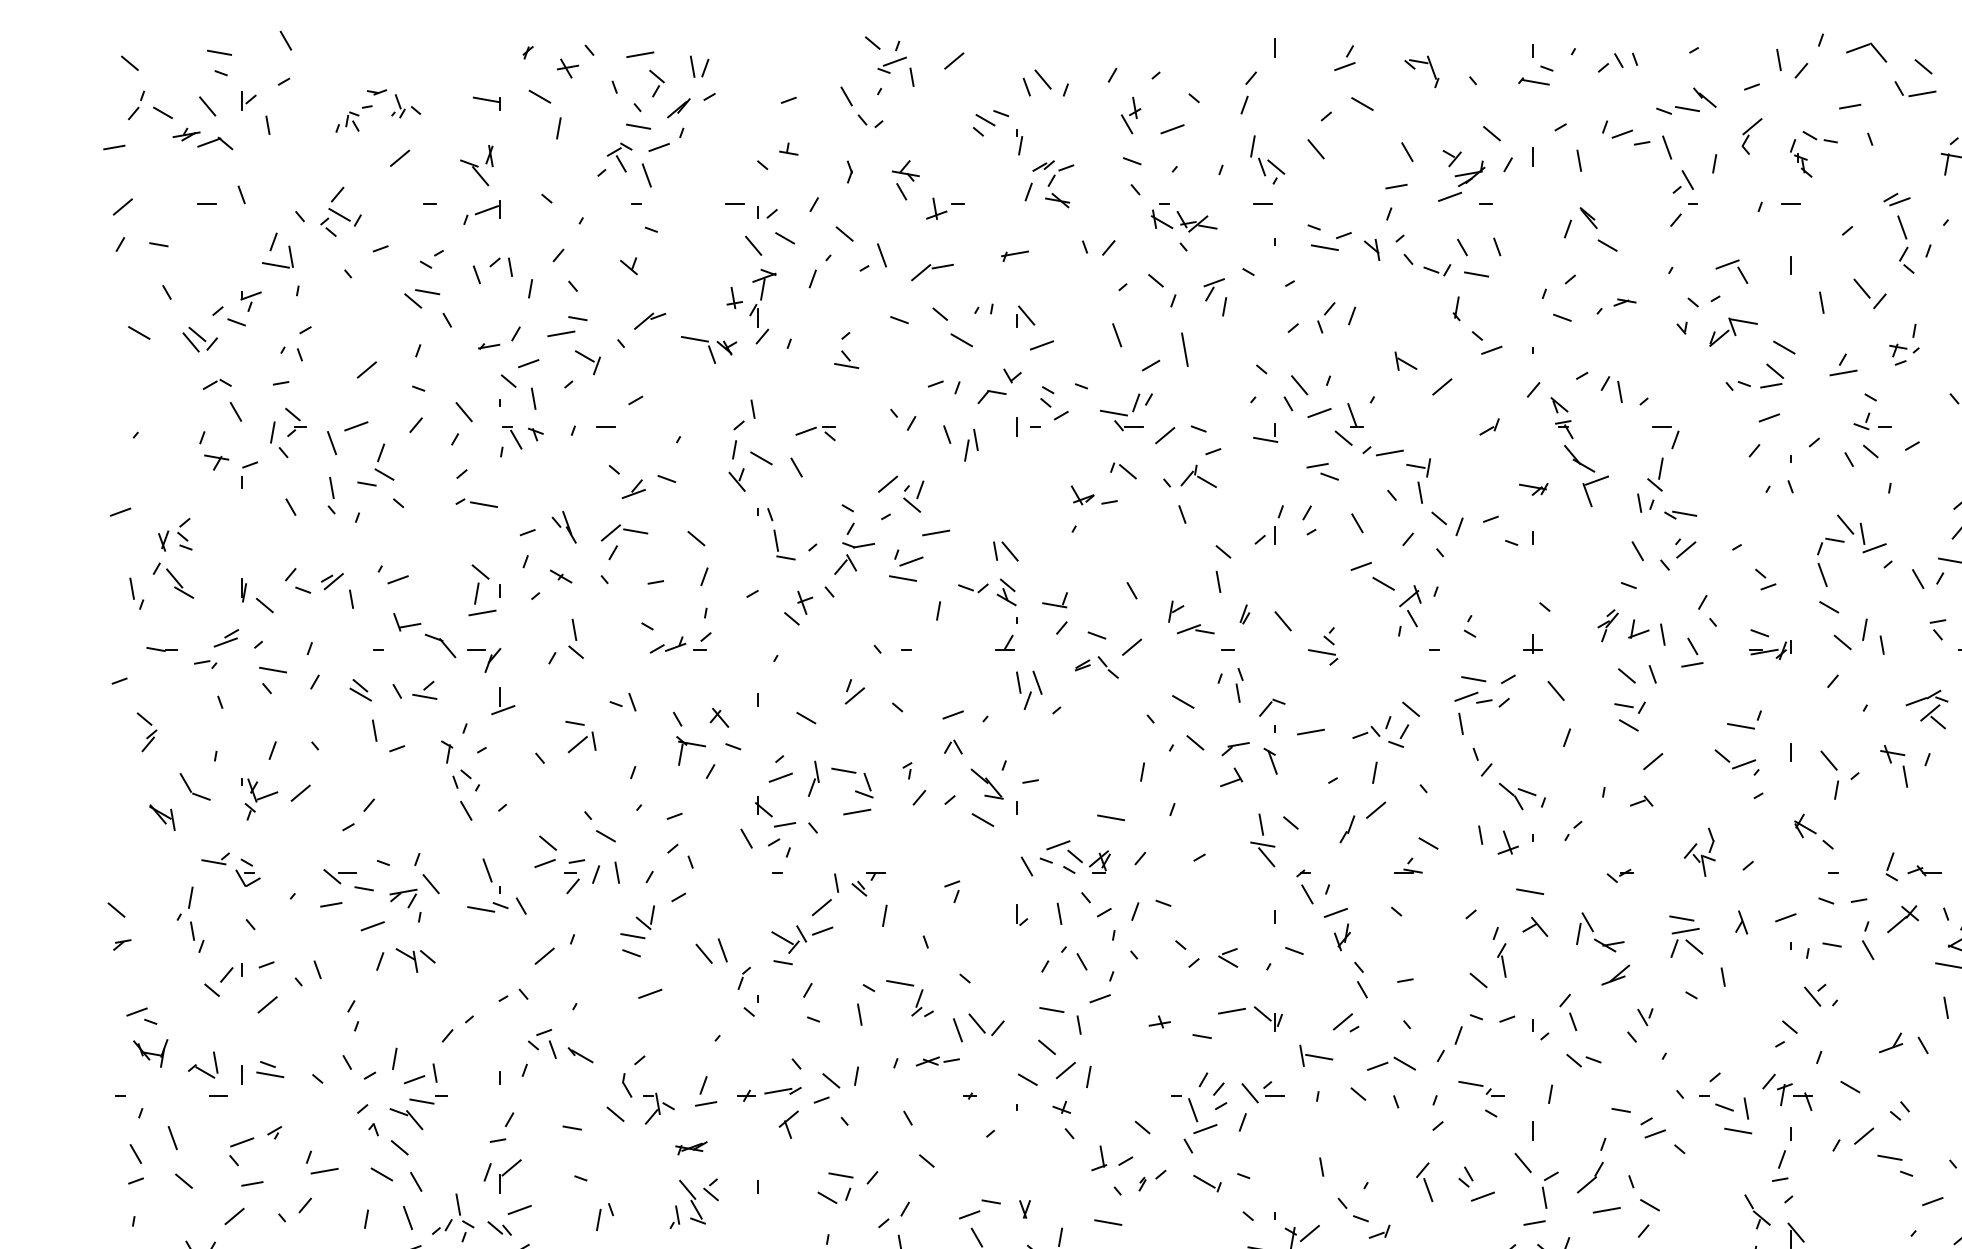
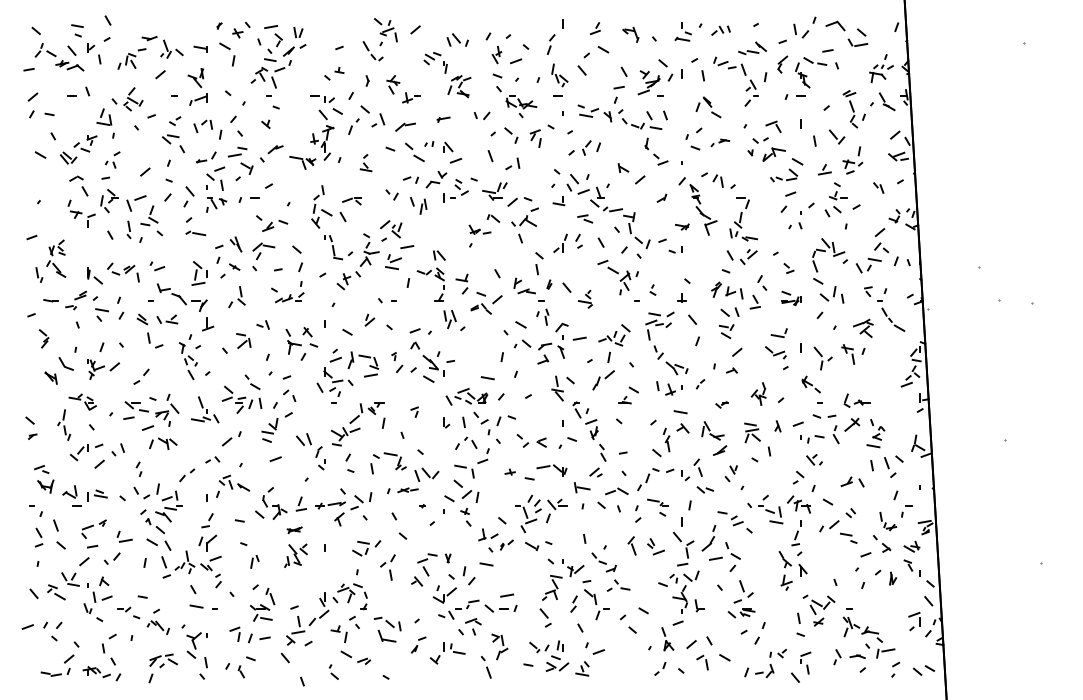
part: (378, 110) -> (150, 52), size x1.67
part: (1814, 153) -> (811, 72), size x1.43
part: (1903, 344) -> (852, 160), size x1.43
part: (1164, 351) -> (512, 163), size x0.62

